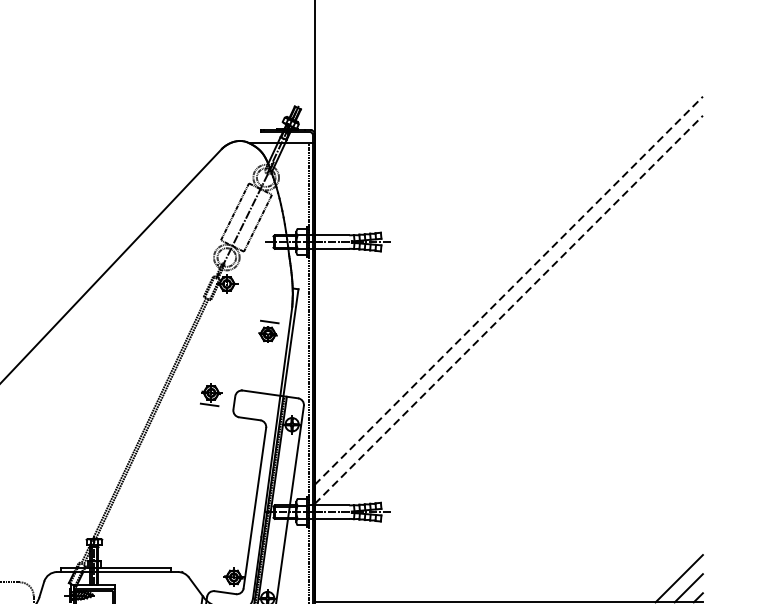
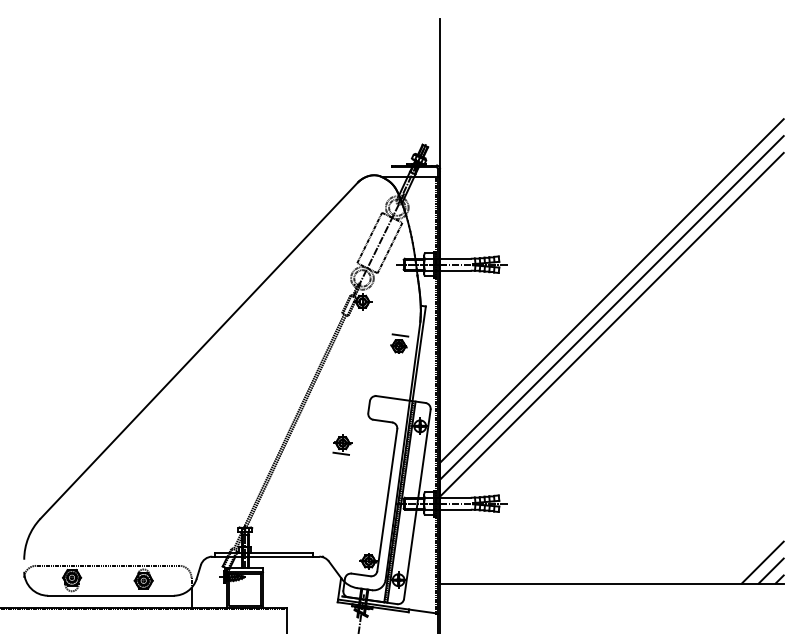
line: (508, 271) -> (611, 290), added
line: (508, 290) -> (611, 307), dashed -> solid
line: (508, 309) -> (611, 324), dashed -> solid
part: (211, 394) -> (342, 444), moved

